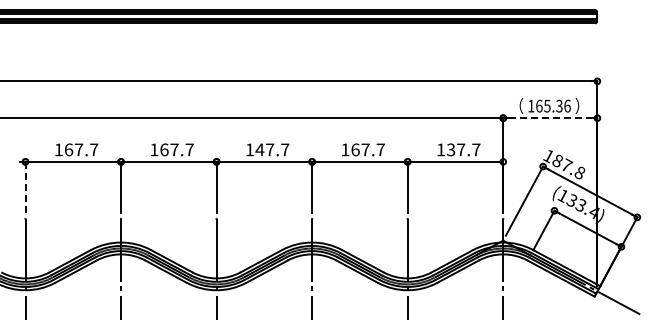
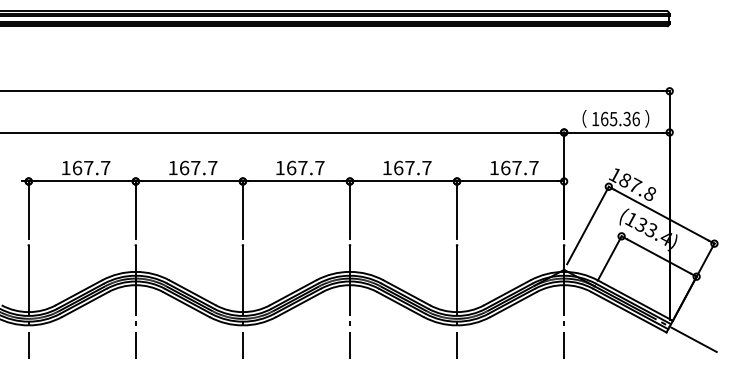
line: (550, 118) -> (617, 132), dashed -> solid
text: (259, 149) -> (290, 167), 147.7 -> 167.7
text: (450, 149) -> (505, 167), 137.7 -> 167.7
line: (25, 187) -> (28, 210), dashed -> solid

